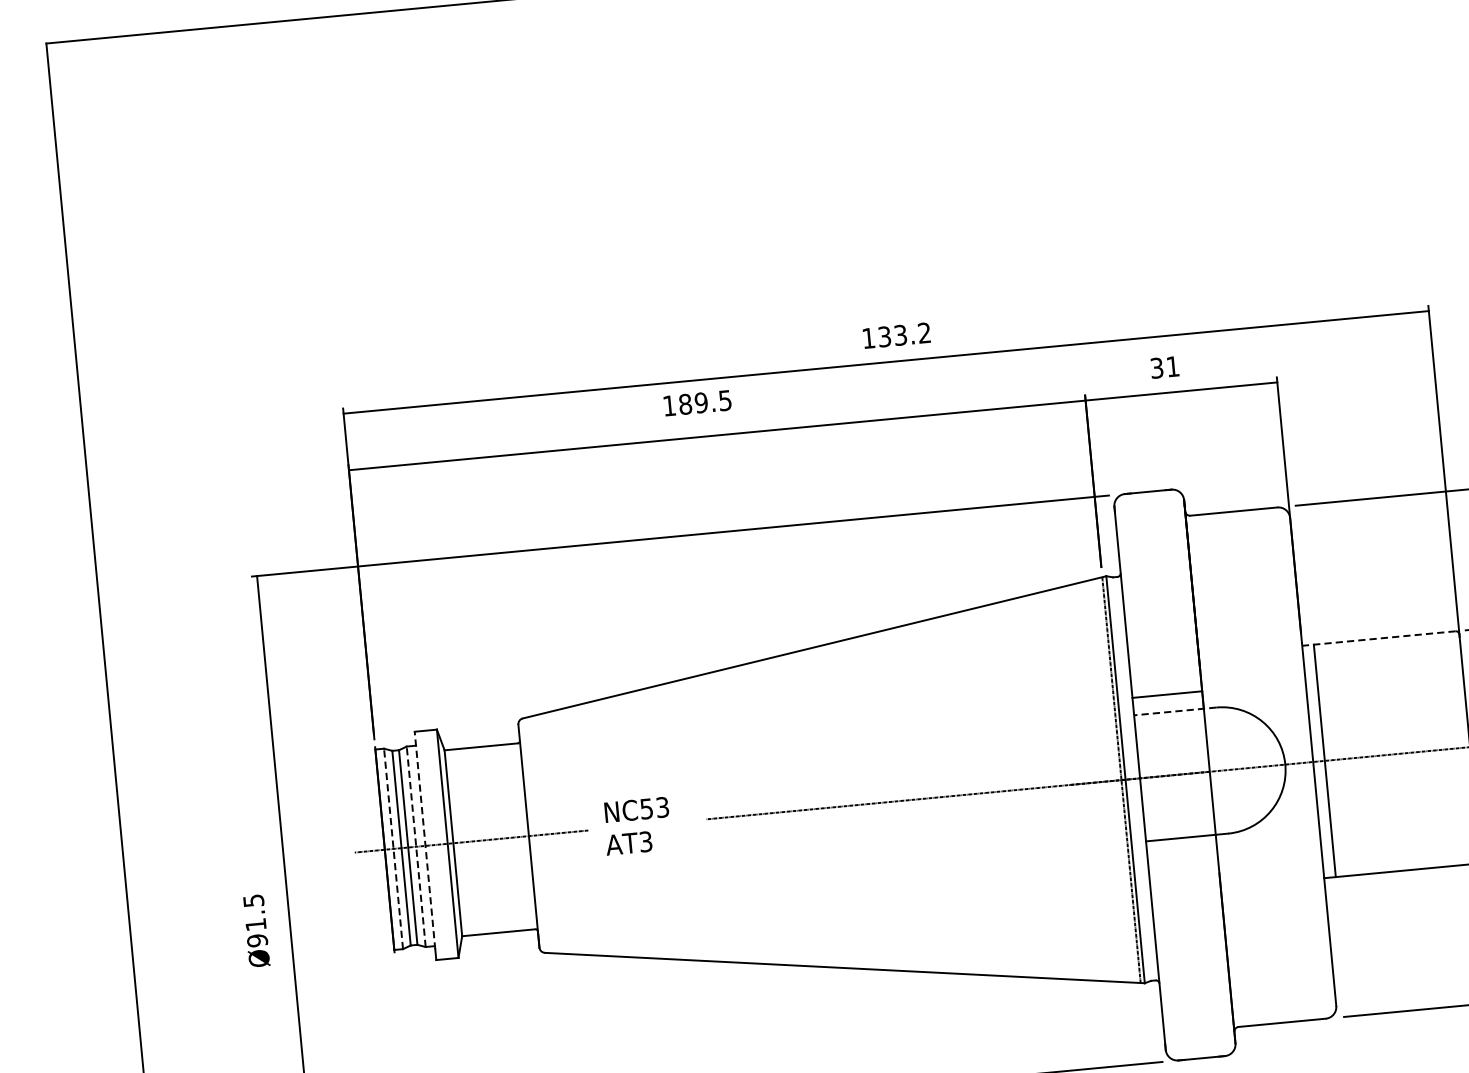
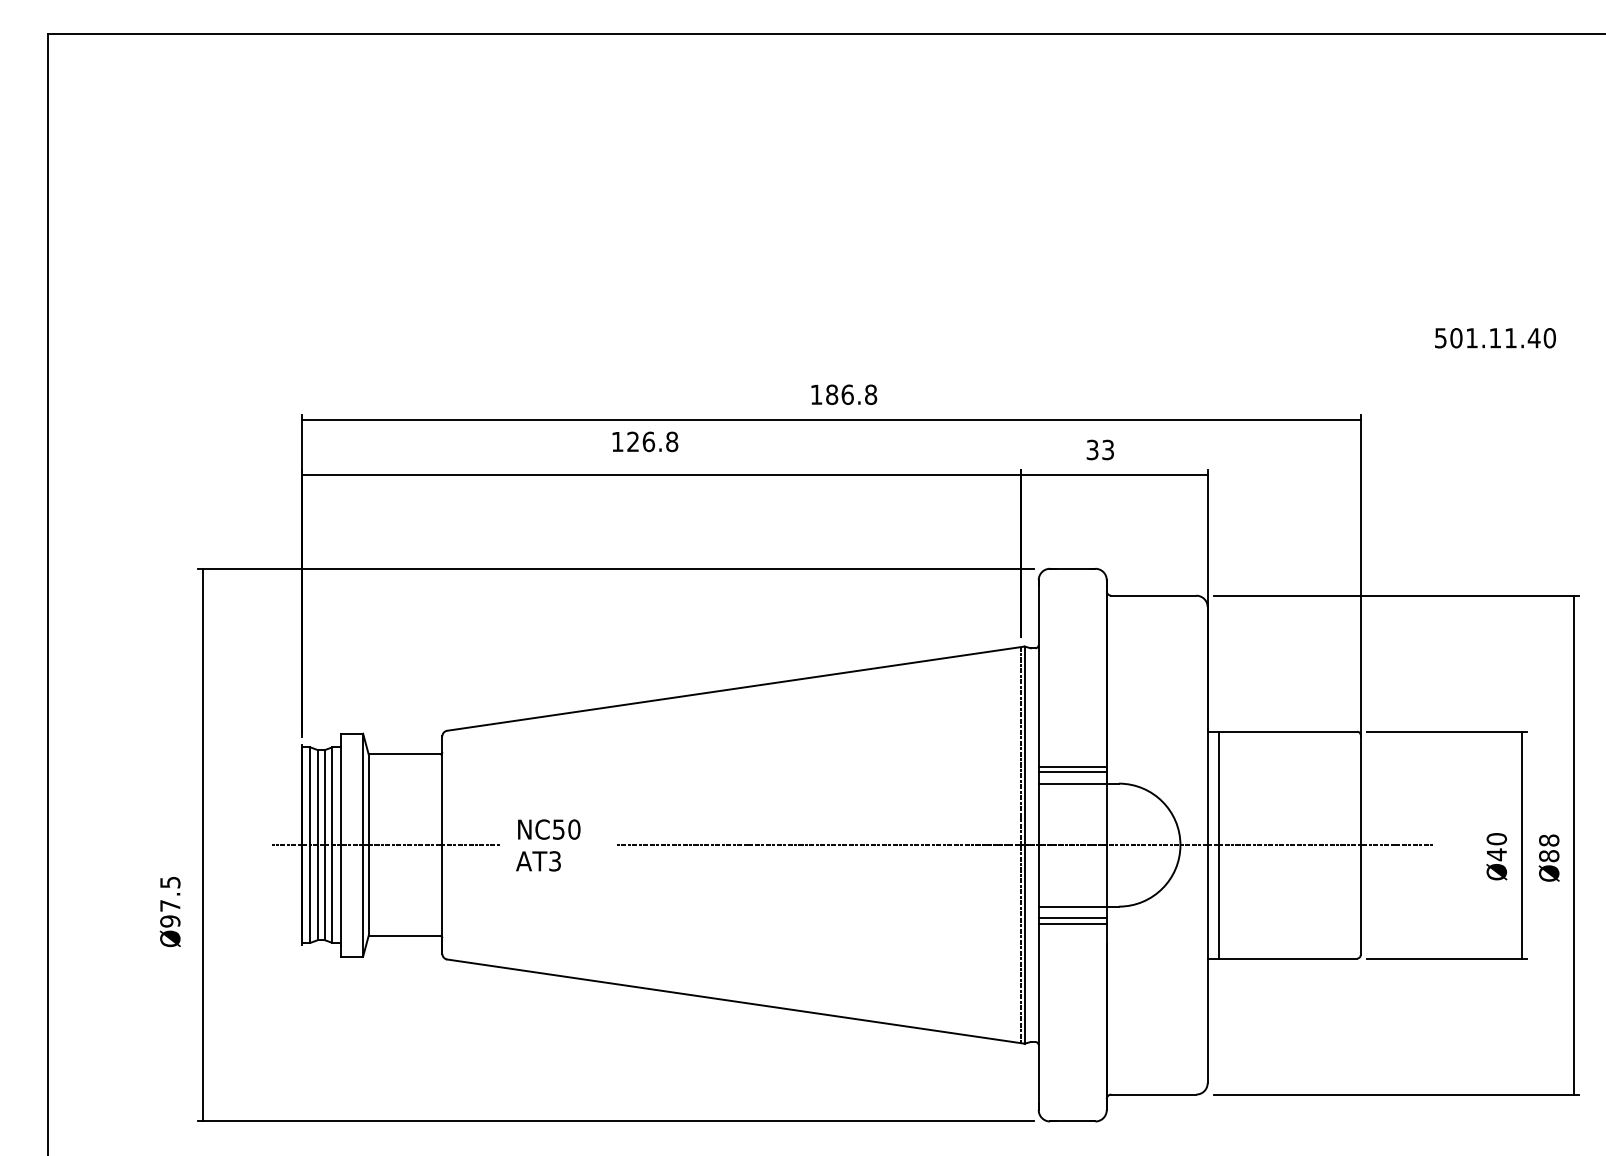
text: (904, 334) -> (851, 394), 133.2 -> 186.8
text: (1172, 366) -> (1107, 449), 31 -> 33
text: (705, 402) -> (652, 441), 189.5 -> 126.8
line: (1378, 638) -> (1282, 731), dashed -> solid
line: (1167, 700) -> (1072, 772), added
line: (1174, 711) -> (1078, 783), dashed -> solid
text: (662, 807) -> (574, 829), NC53 -> NC50
line: (424, 840) -> (341, 839), dashed -> solid
line: (416, 847) -> (332, 845), dashed -> solid
line: (393, 849) -> (310, 845), dashed -> solid
line: (1181, 849) -> (1072, 917), added
line: (1182, 855) -> (1072, 923), added
text: (256, 924) -> (170, 905), Ø91.5 -> Ø97.5

